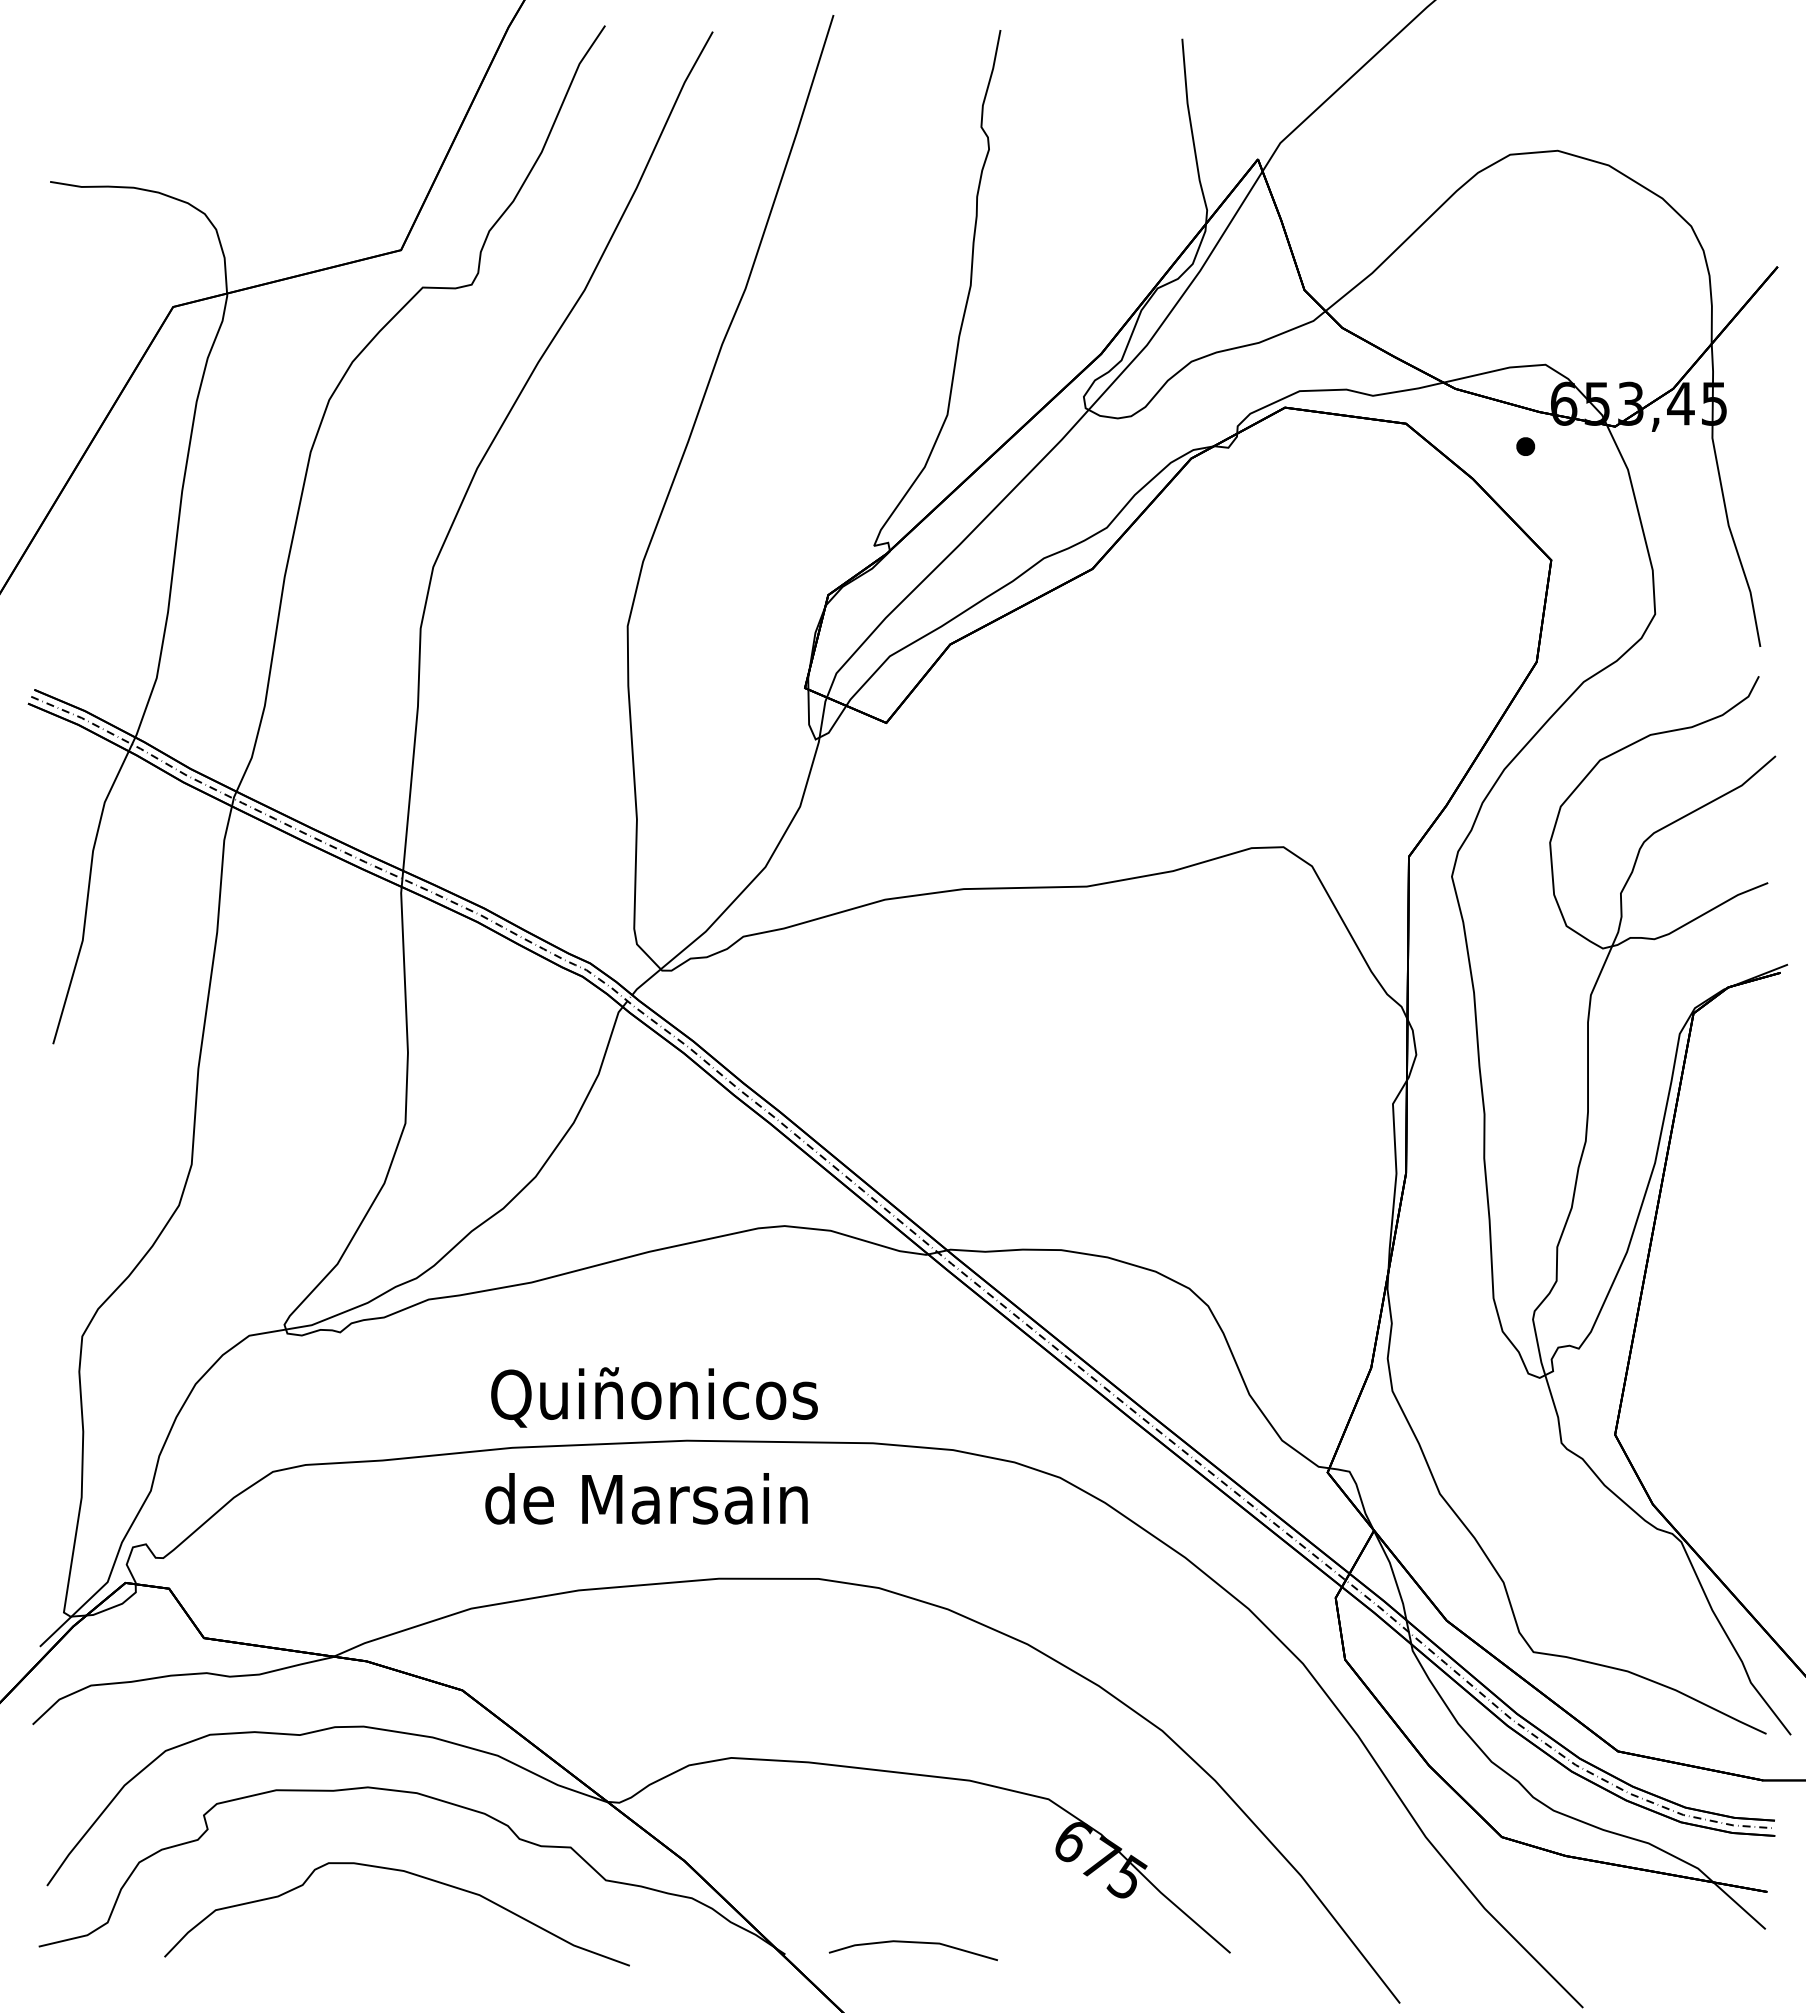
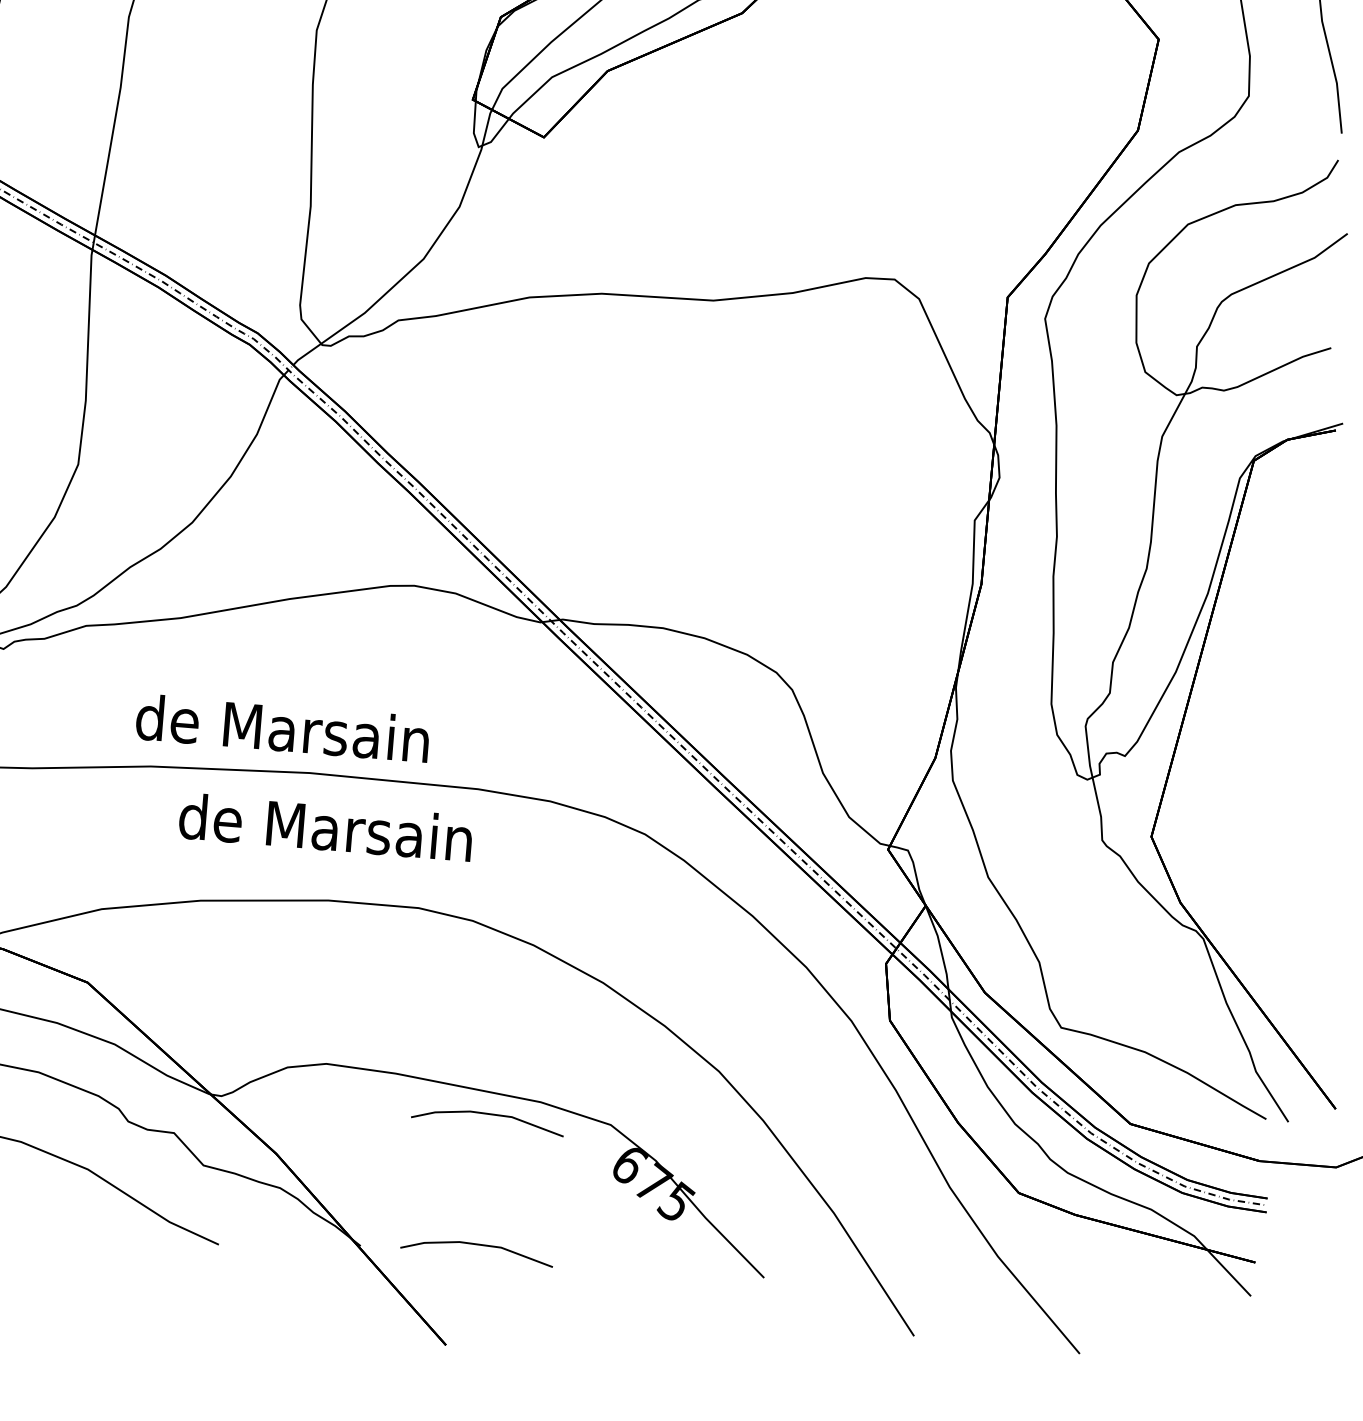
text: (654, 1397) -> (283, 731), Quiñonicos -> de Marsain
text: (646, 1498) -> (325, 827), moved
line: (912, 1799) -> (487, 1115), added

